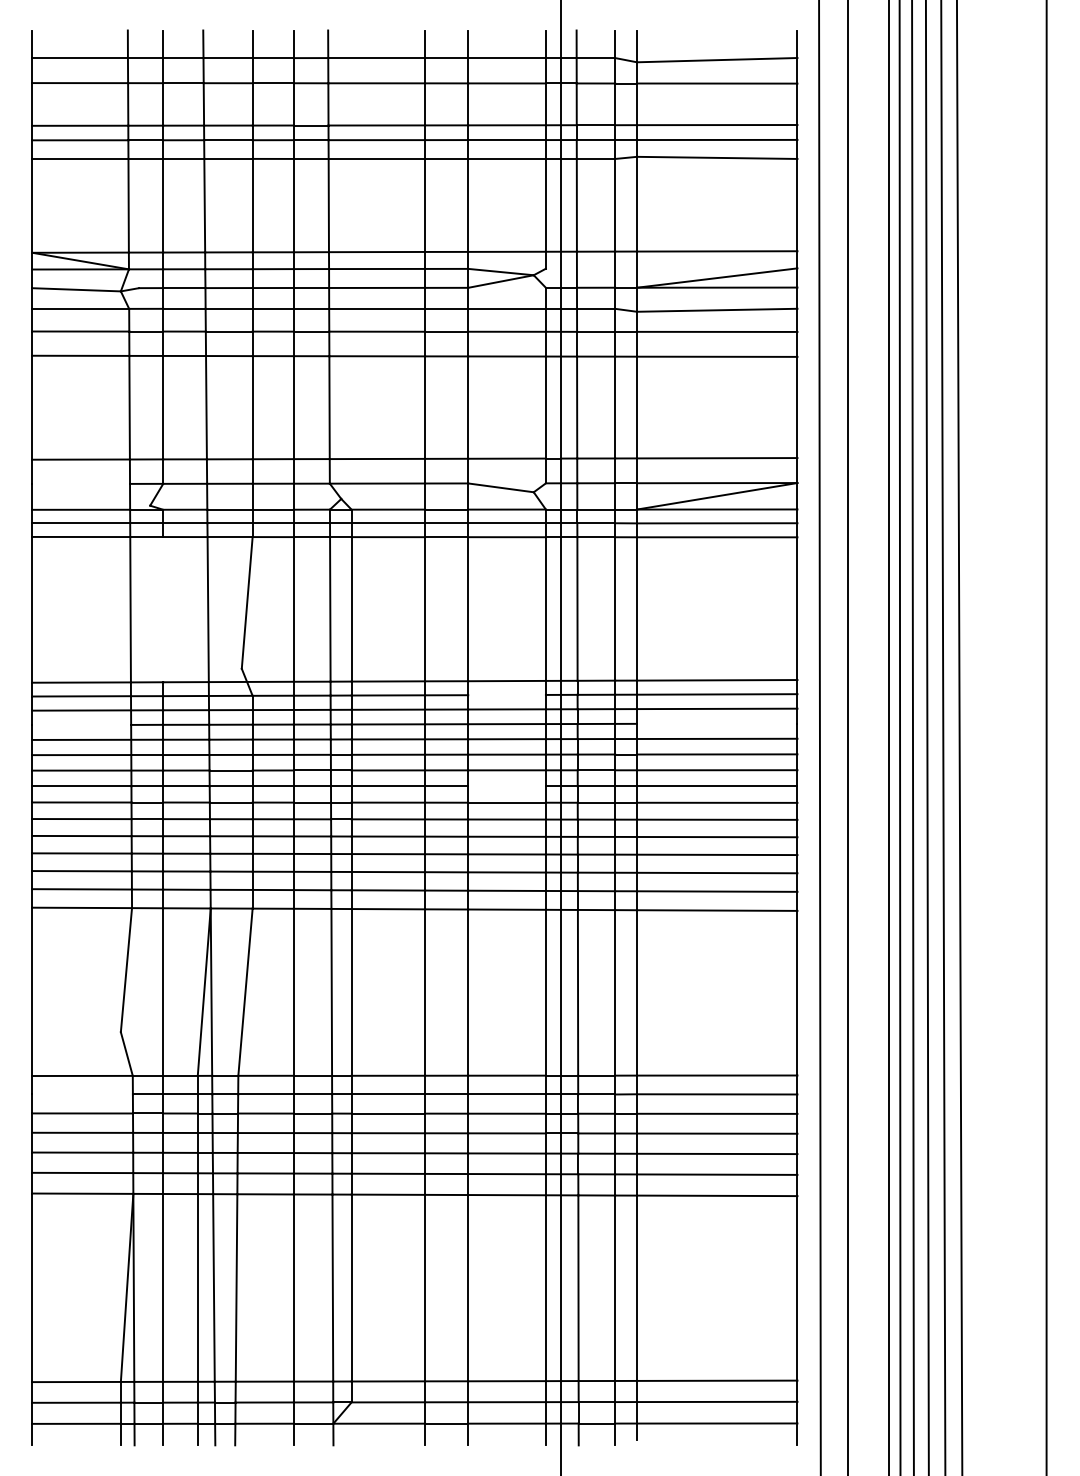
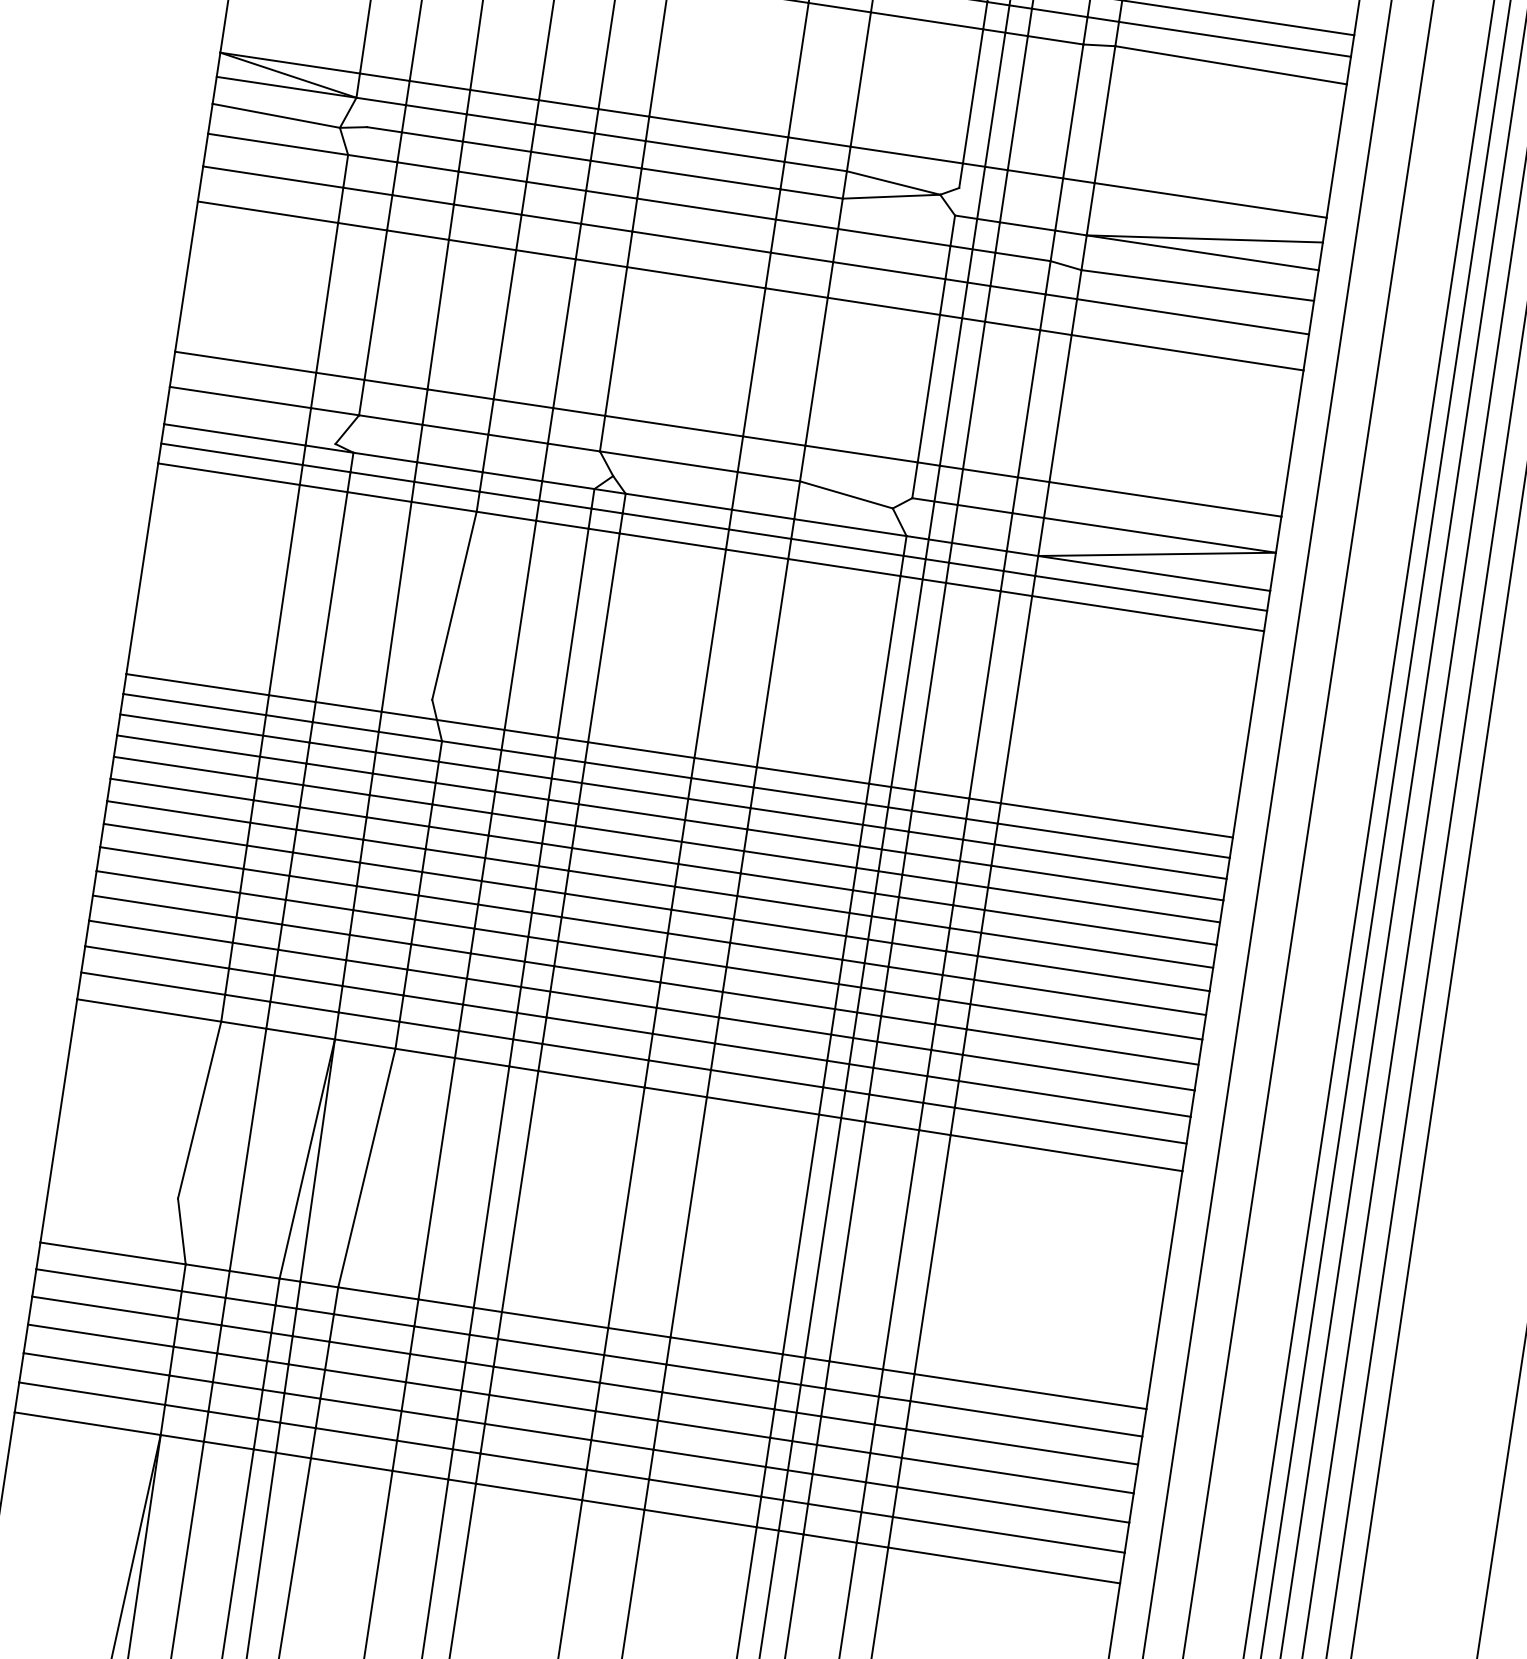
line: (81, 483) -> (241, 396), added
line: (163, 609) -> (332, 596), added
line: (506, 694) -> (809, 794), added
line: (717, 723) -> (1107, 882), added
line: (81, 724) -> (188, 745), added
line: (506, 786) -> (789, 927), added
line: (82, 1094) -> (108, 1280), added

